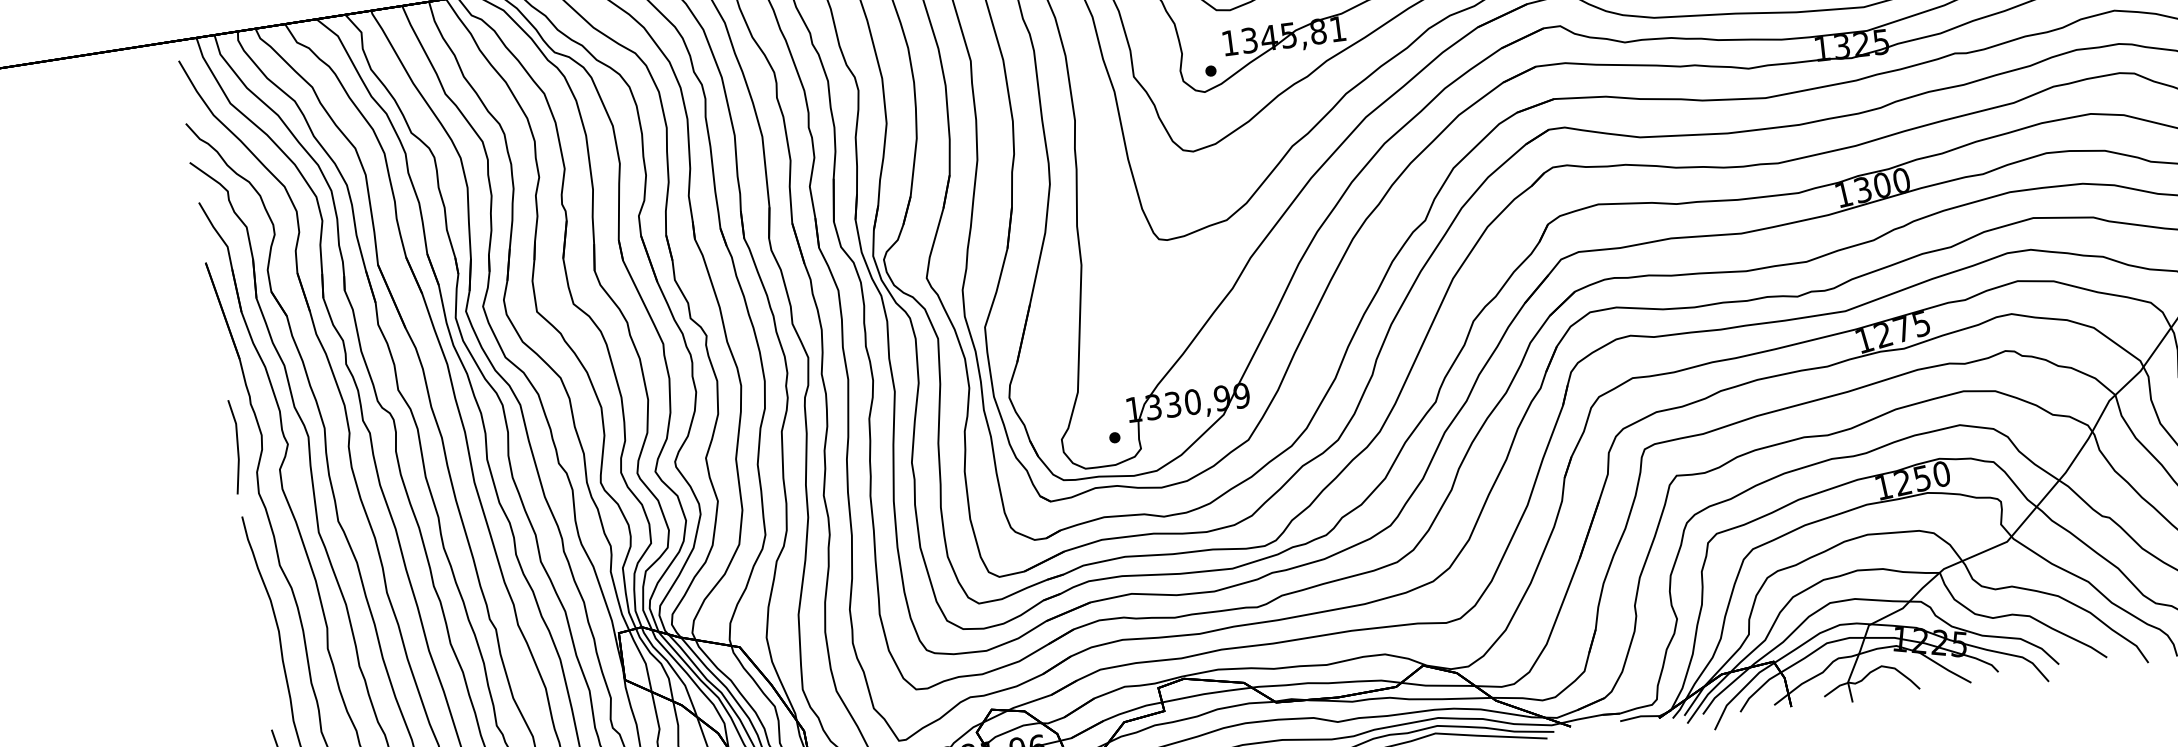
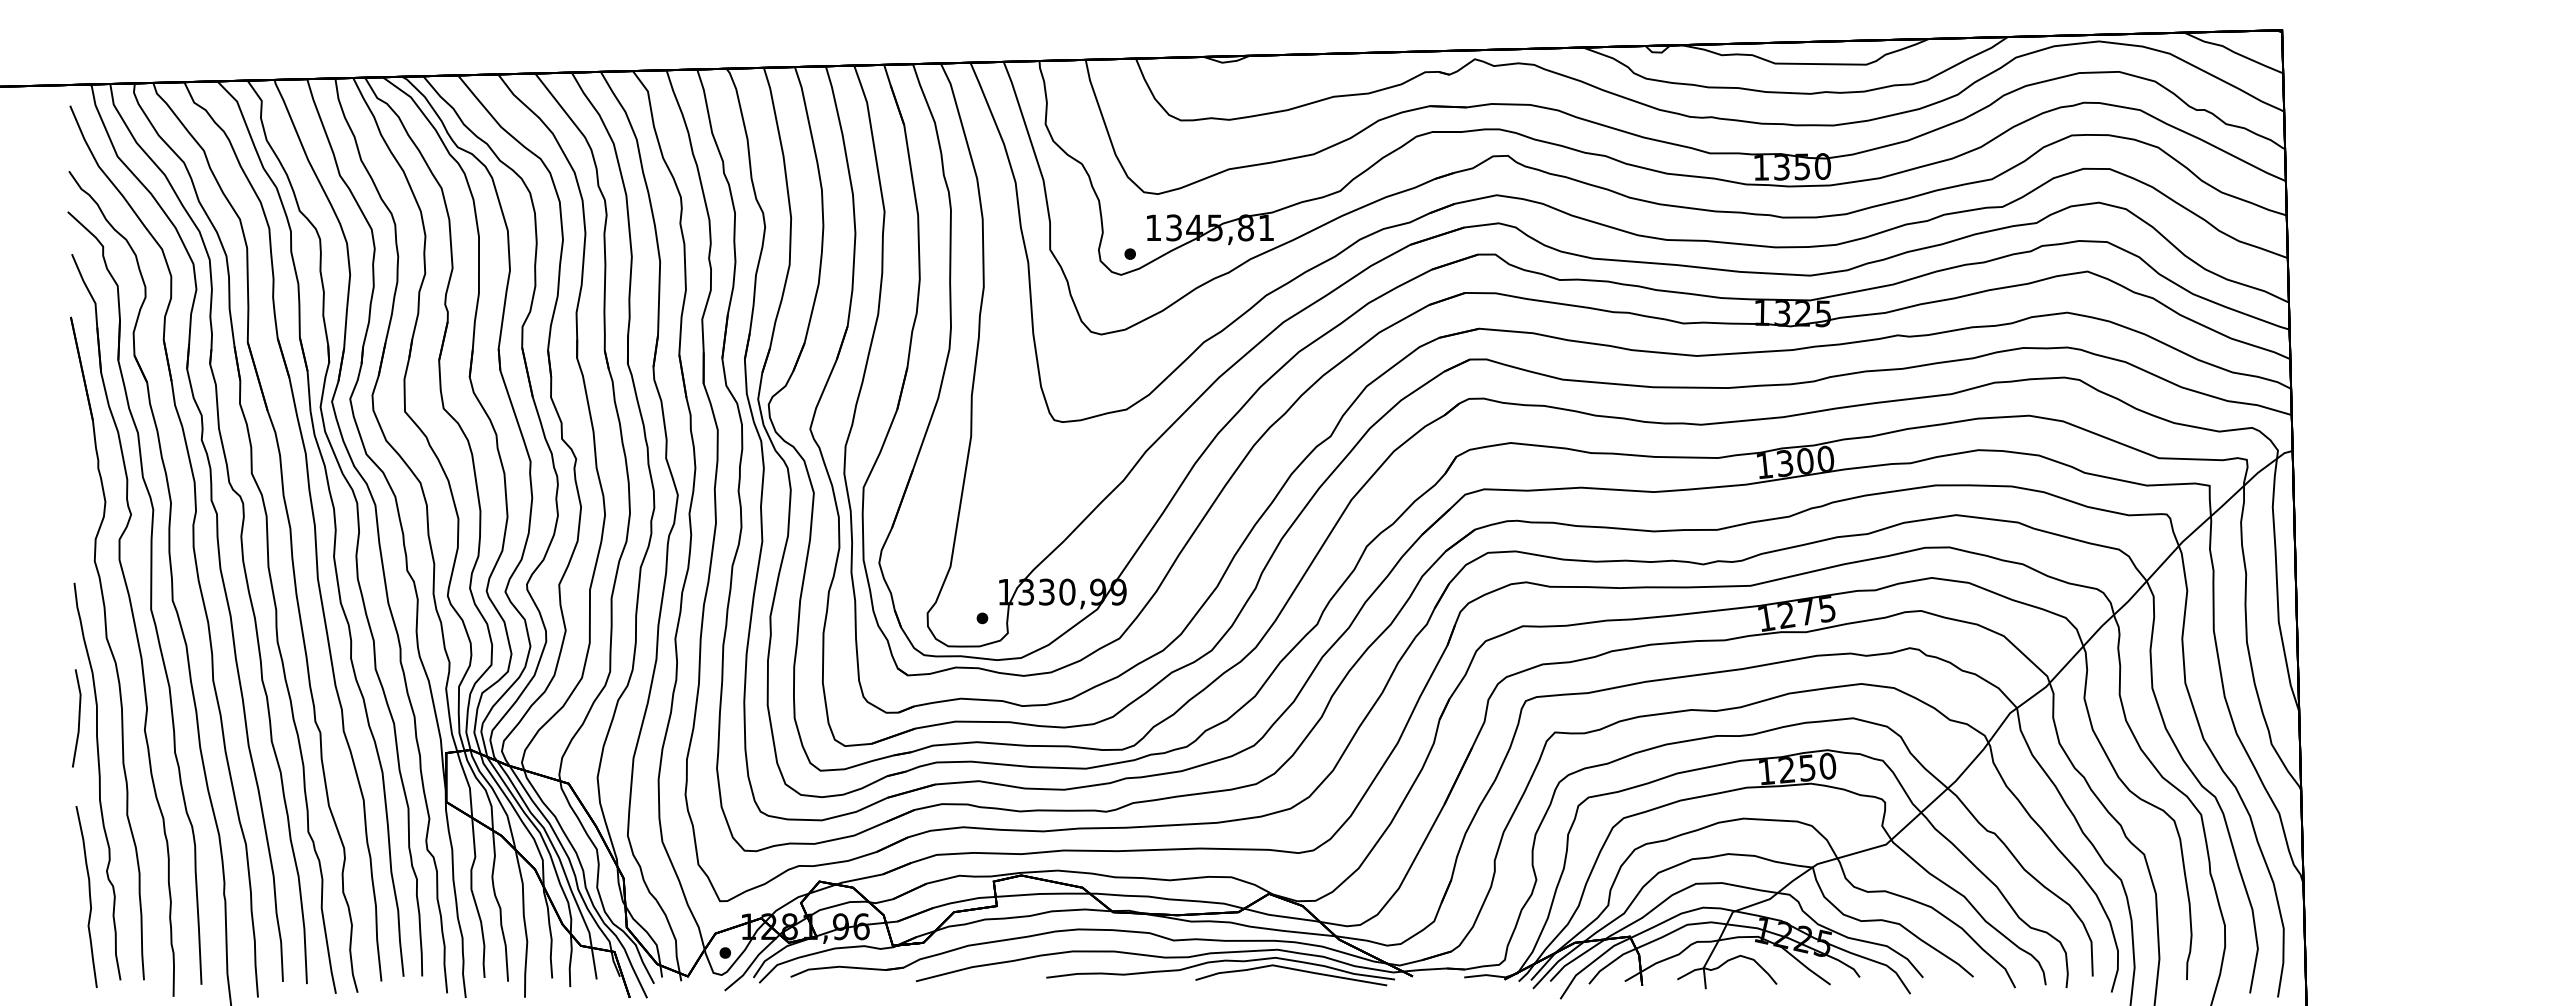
line: (237, 446) -> (78, 718), moved

